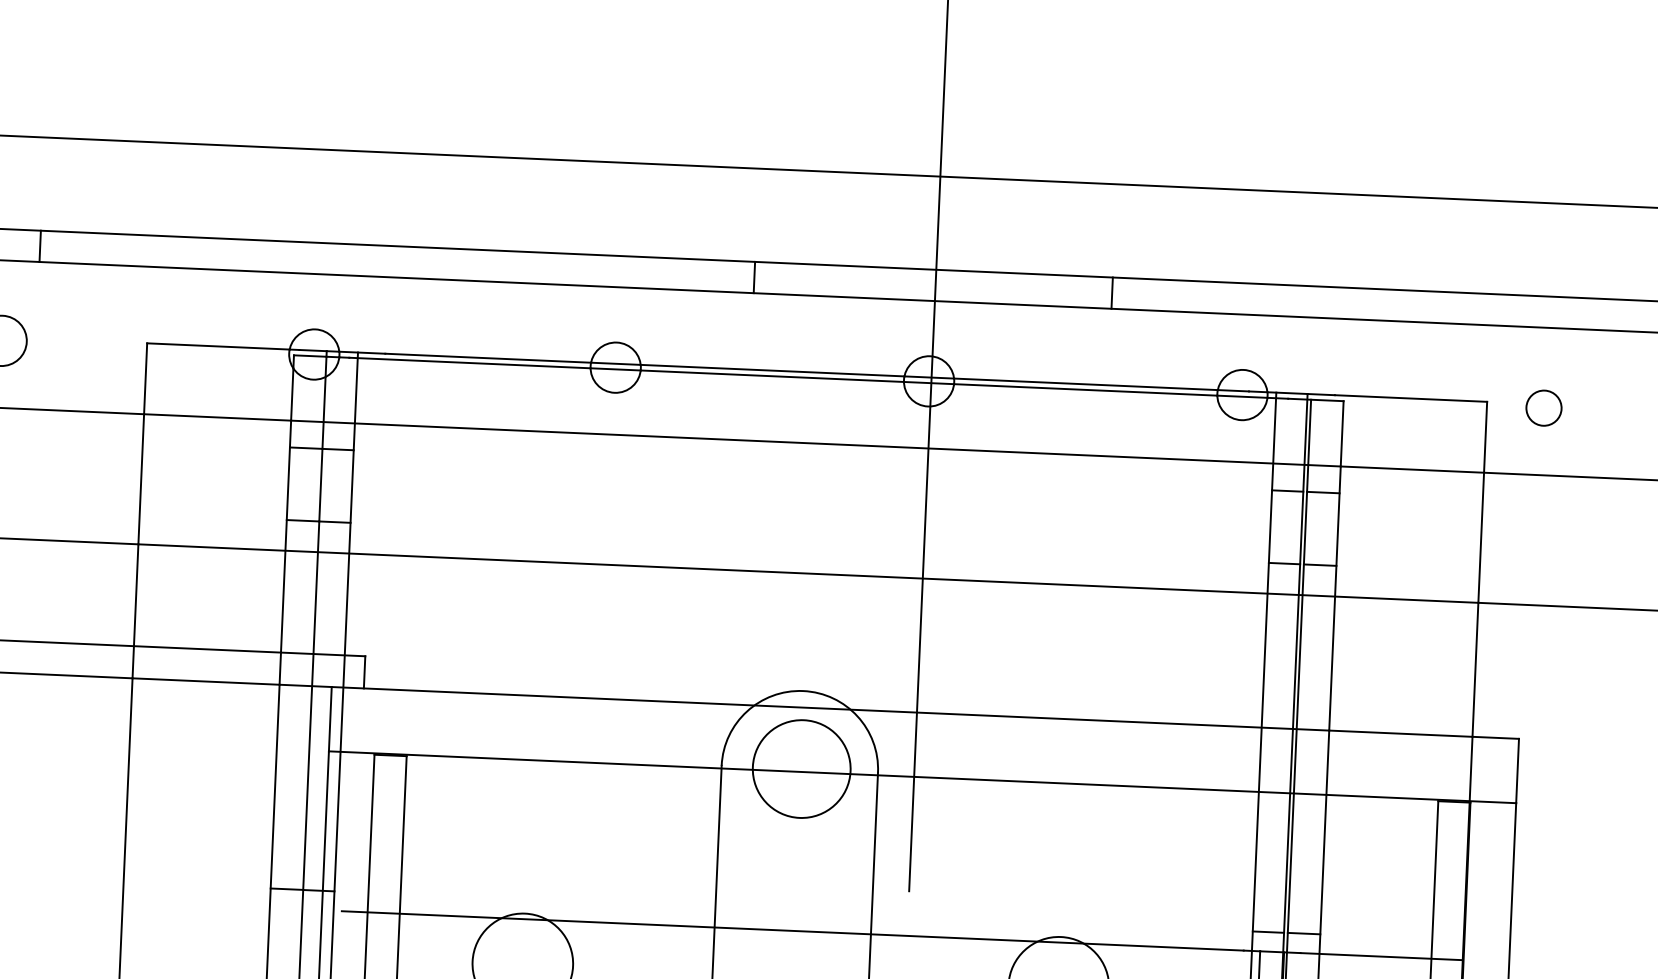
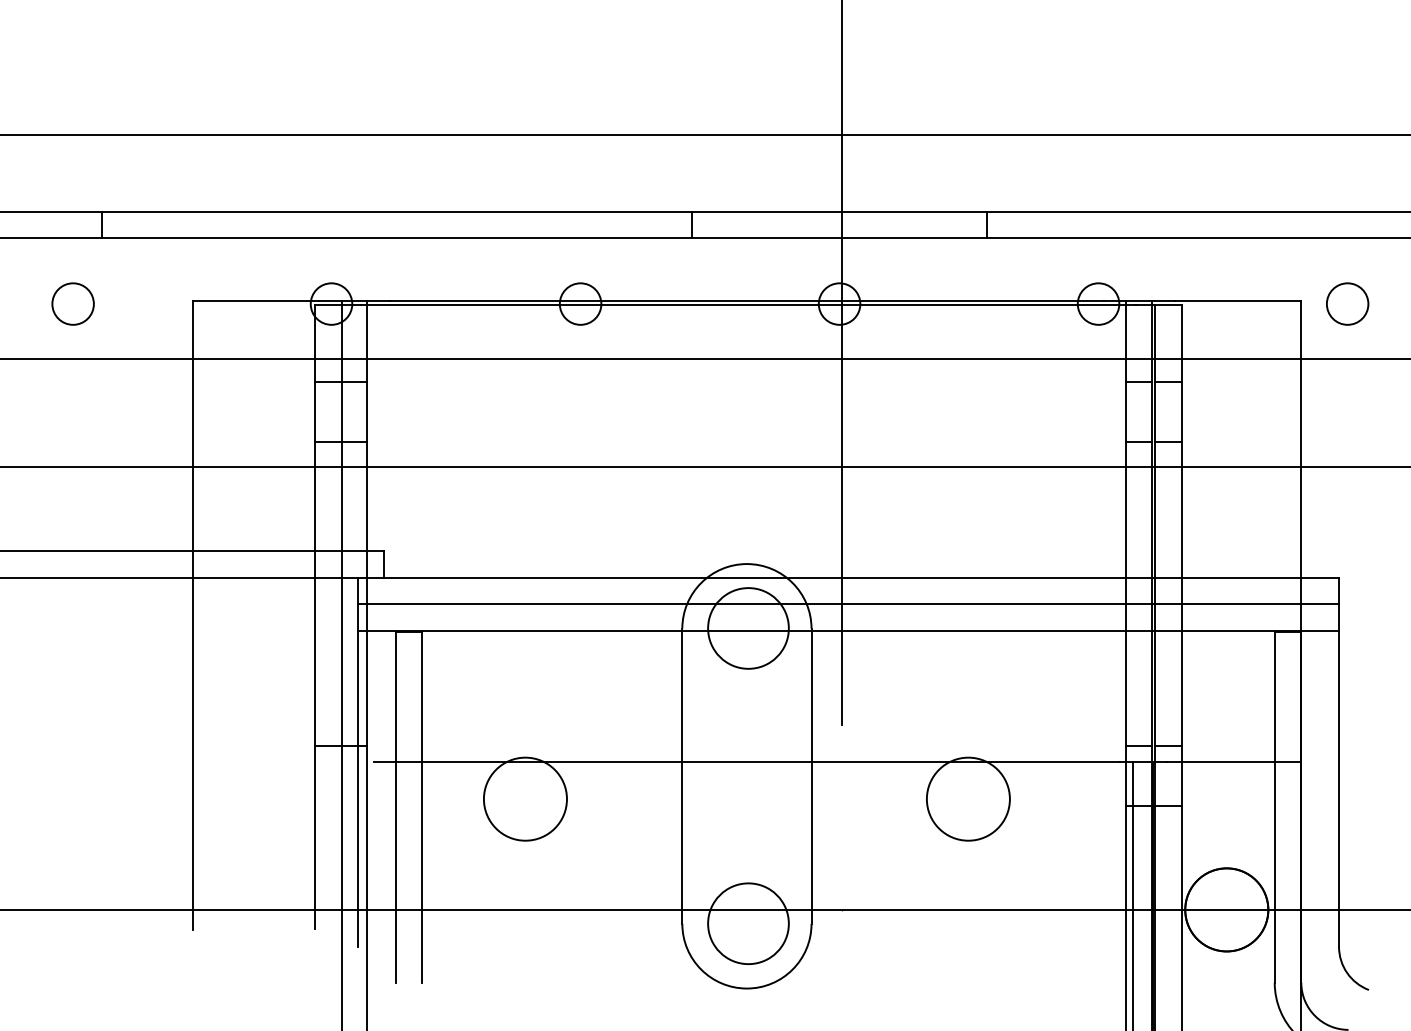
circle: (1543, 407) -> (1347, 303), size x1.43
line: (924, 745) -> (848, 604), added

